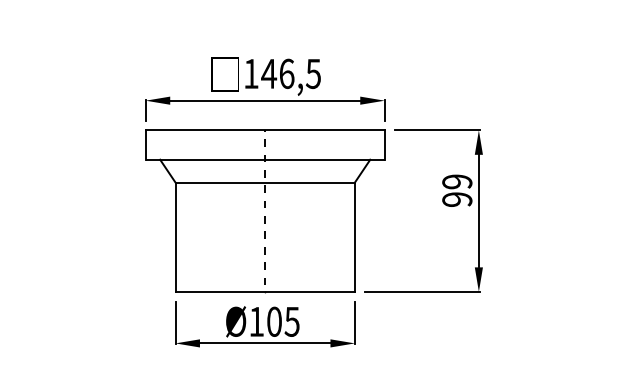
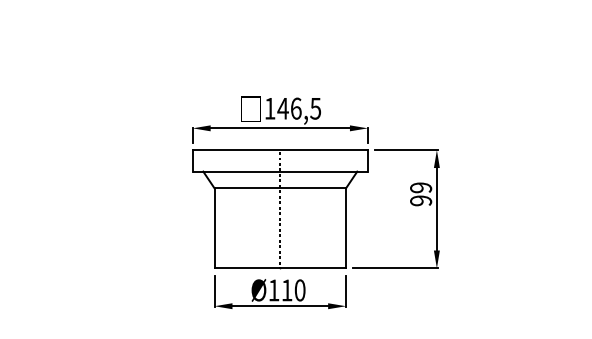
text: (283, 321) -> (293, 290), Ø105 -> Ø110

